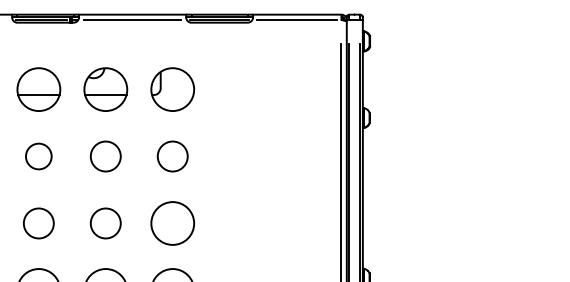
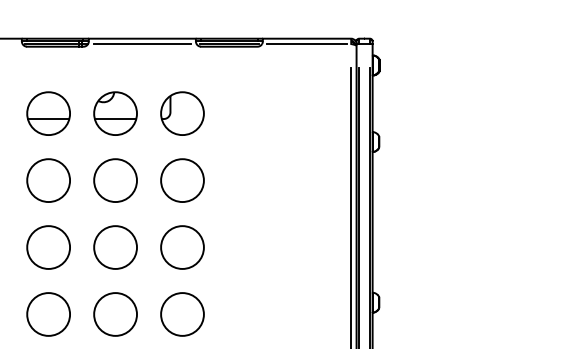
circle: (38, 156) -> (48, 180), size x1.67
circle: (105, 156) -> (115, 180), size x1.43
circle: (172, 156) -> (182, 180), size x1.43
circle: (38, 223) -> (48, 247), size x1.43
circle: (105, 223) -> (115, 247), size x1.43

